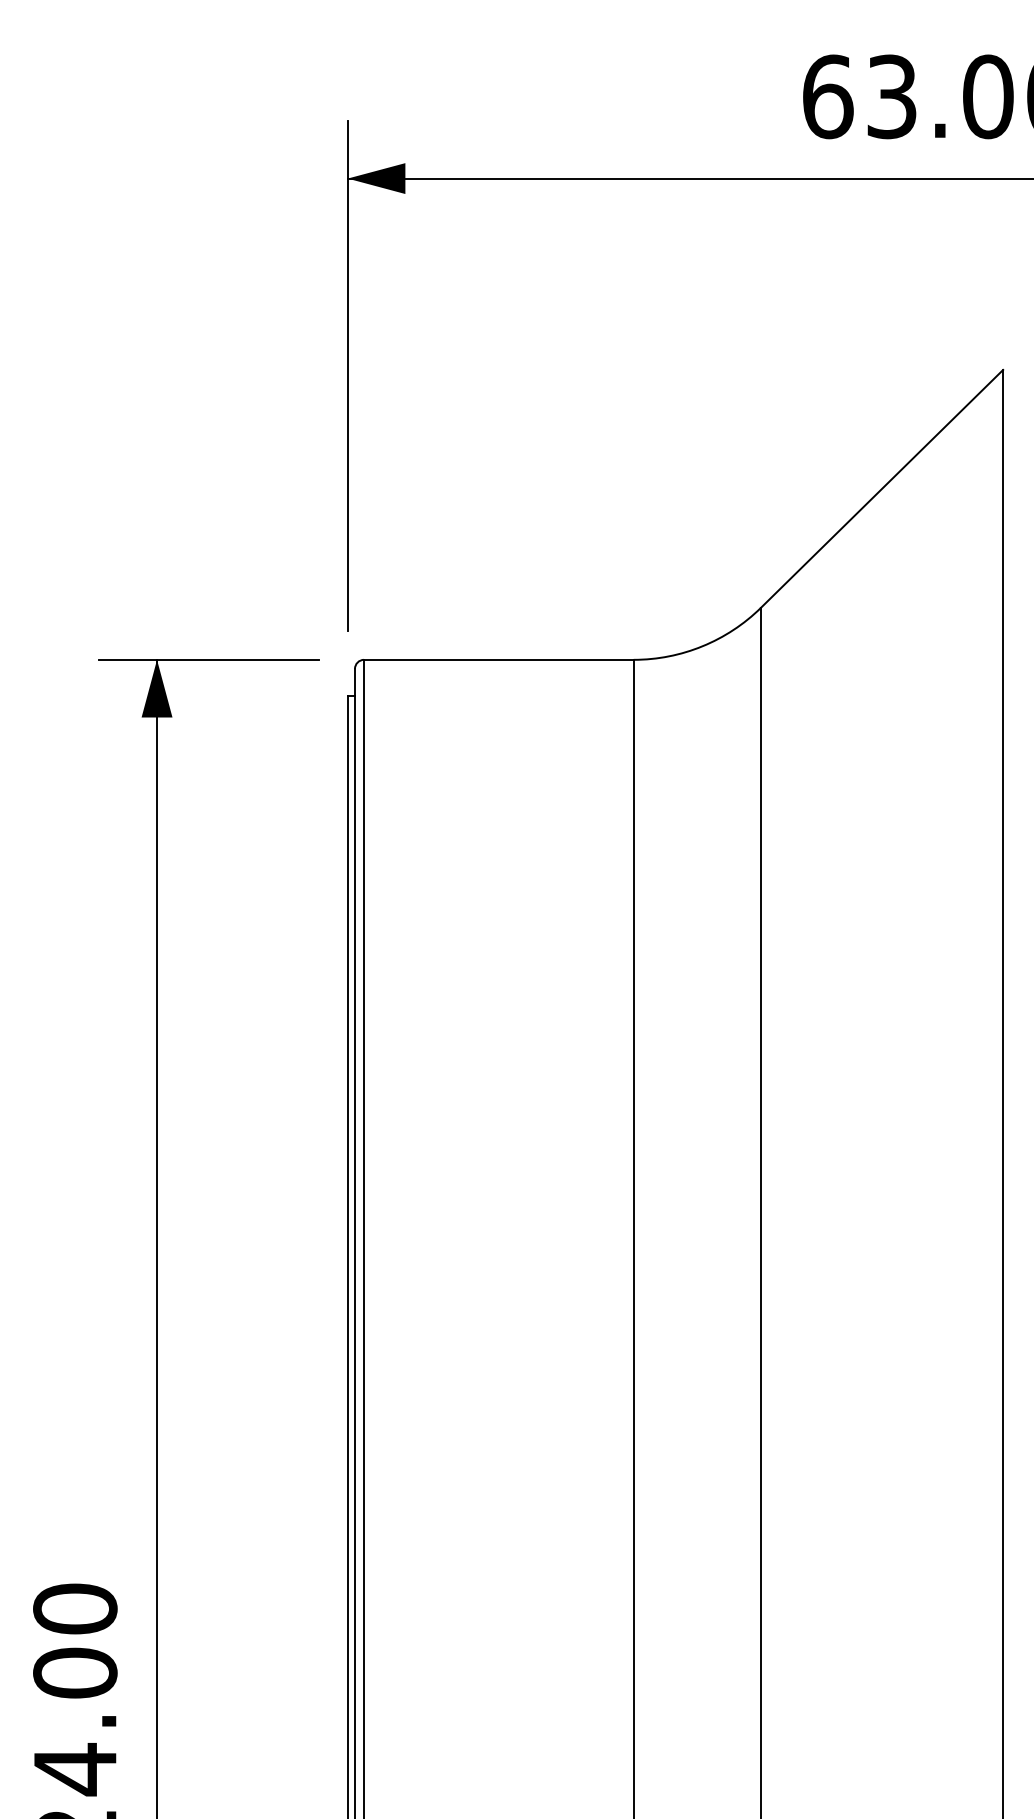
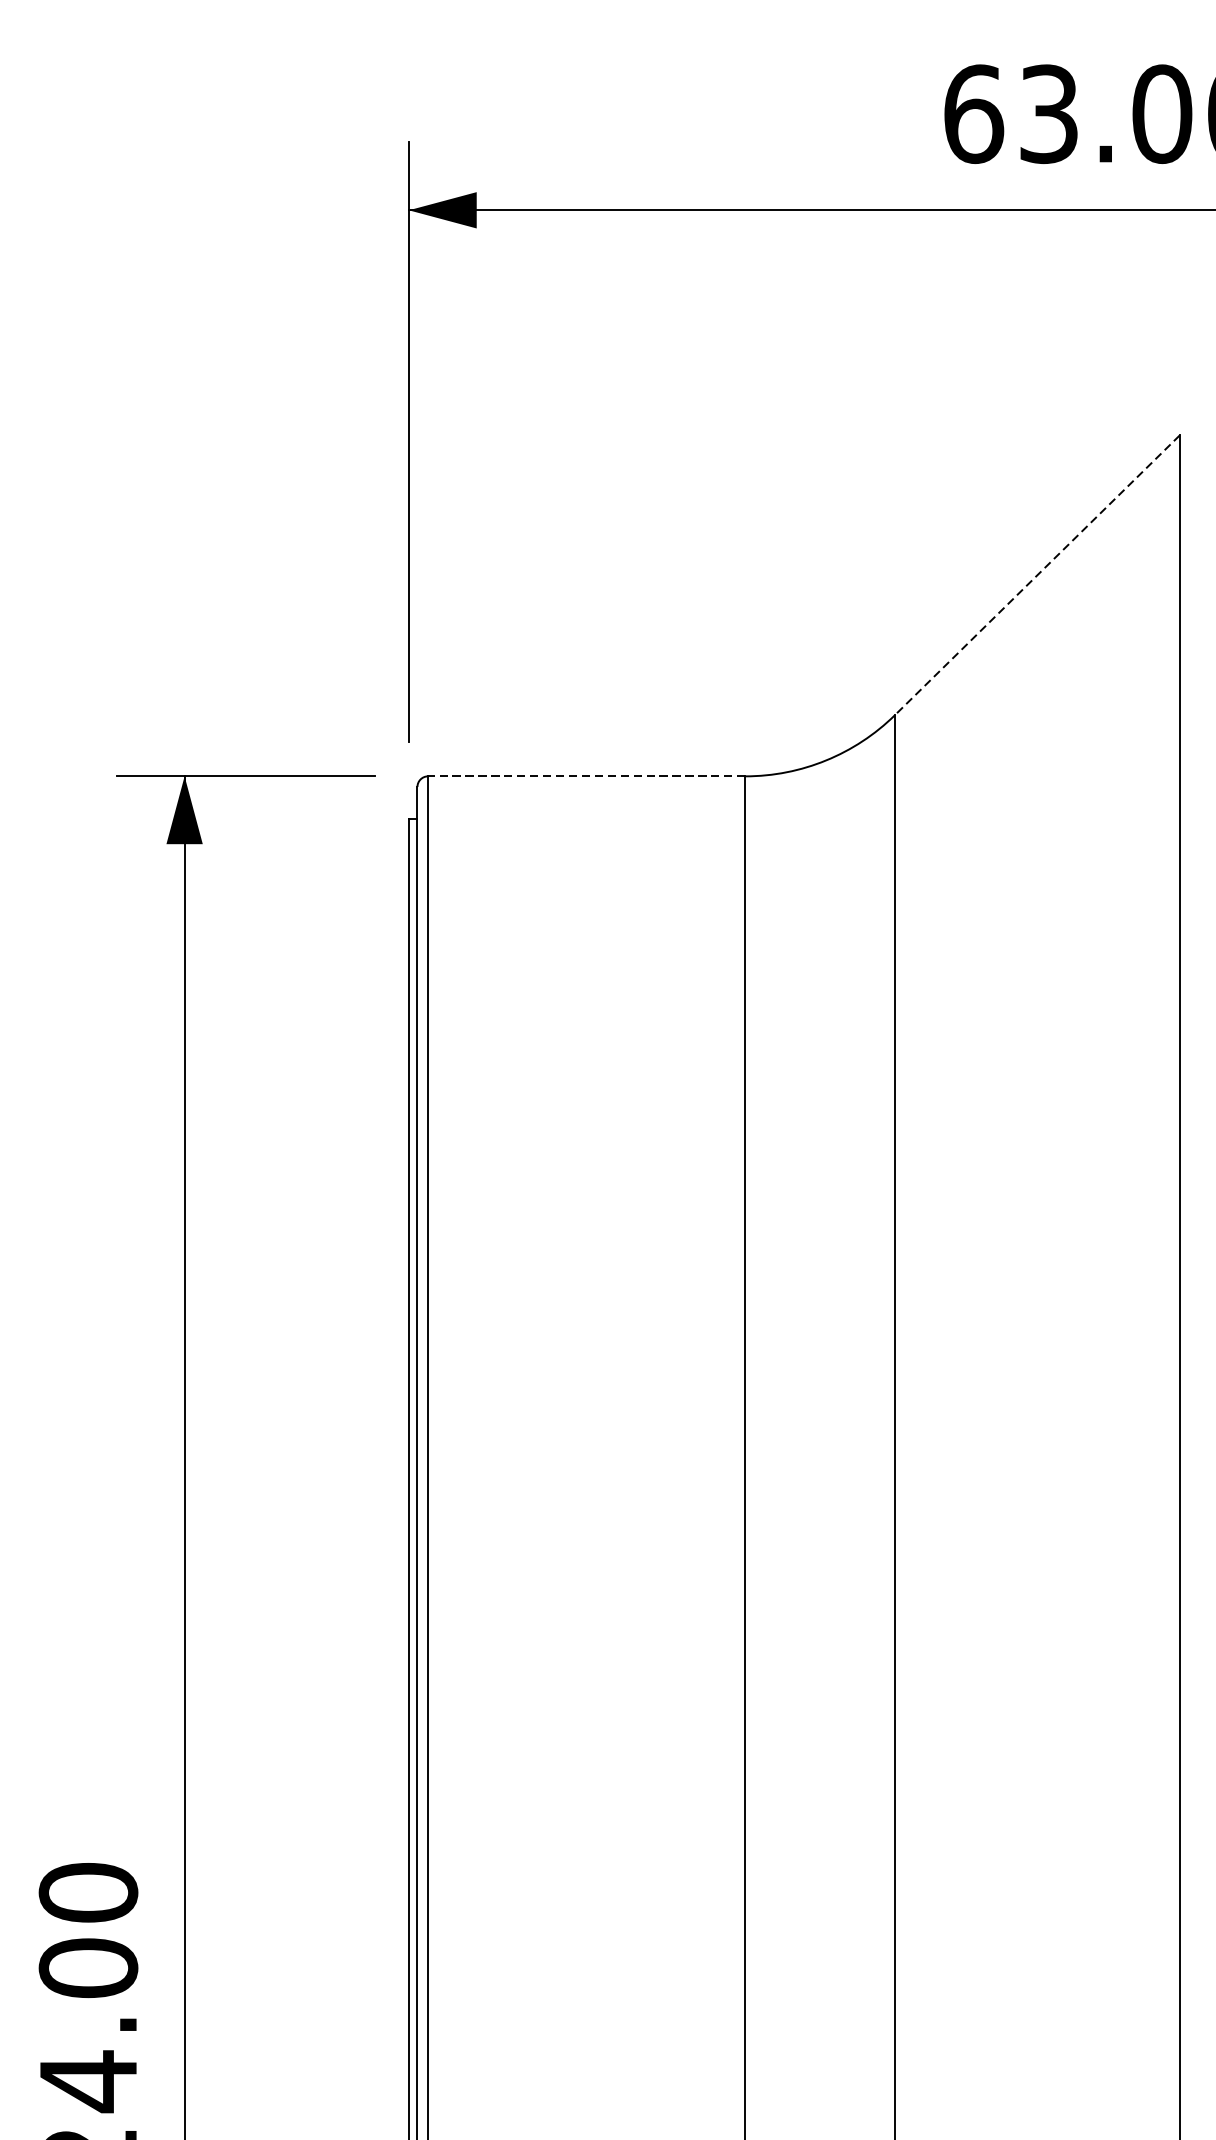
line: (882, 488) -> (1037, 574), solid -> dashed
line: (498, 659) -> (586, 775), solid -> dashed

